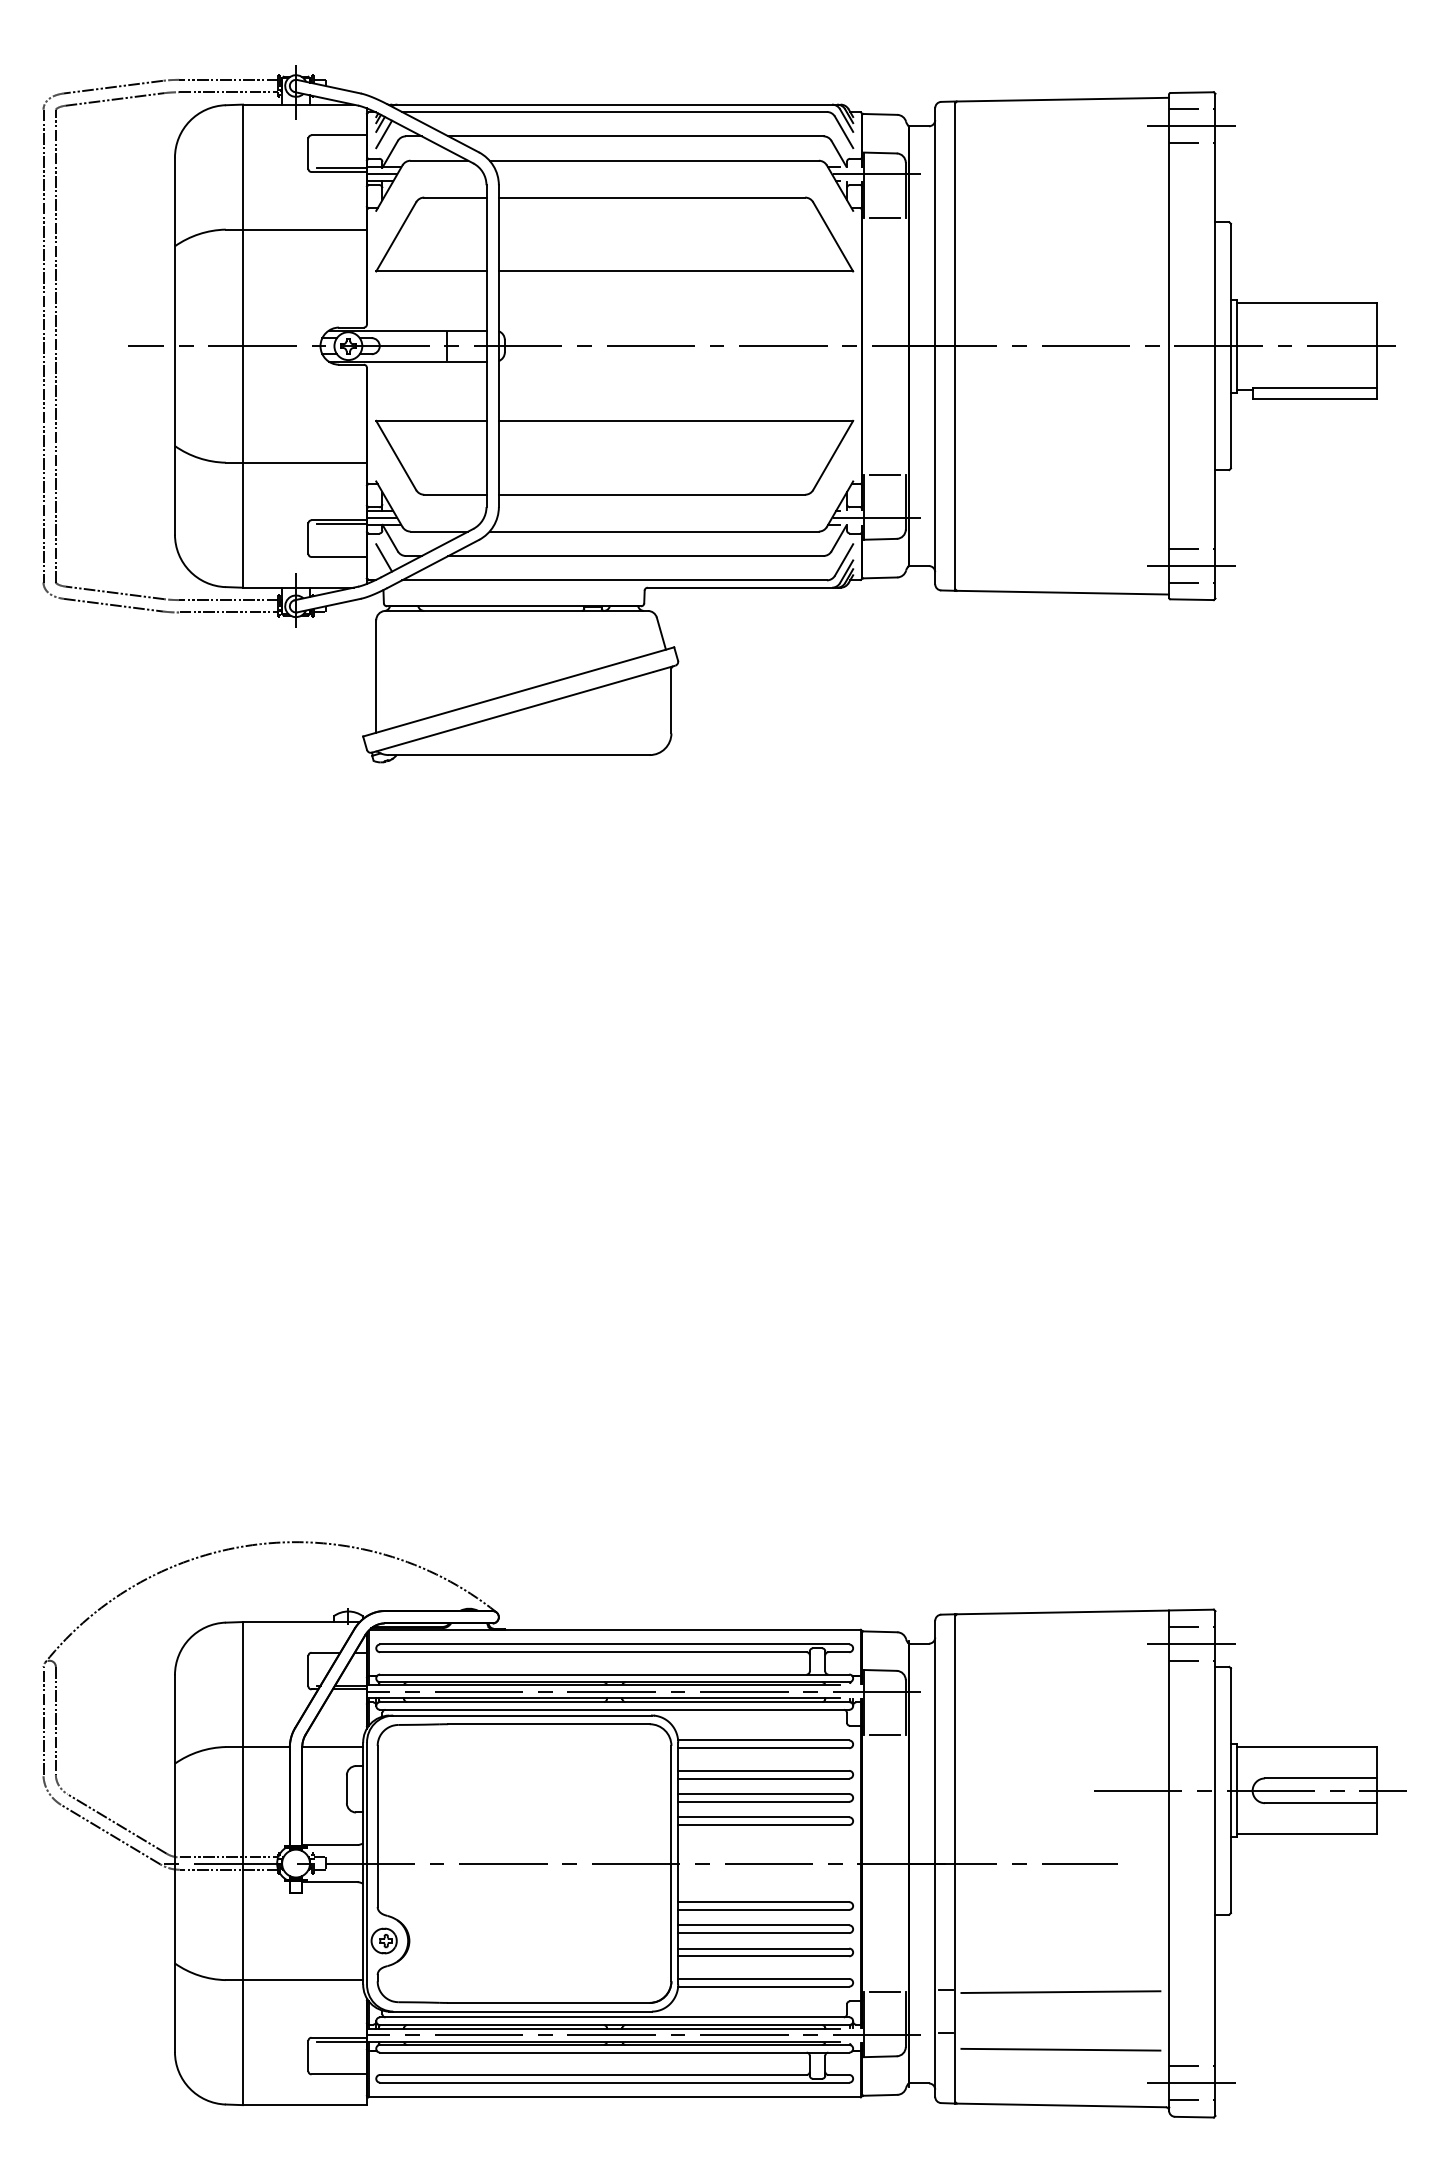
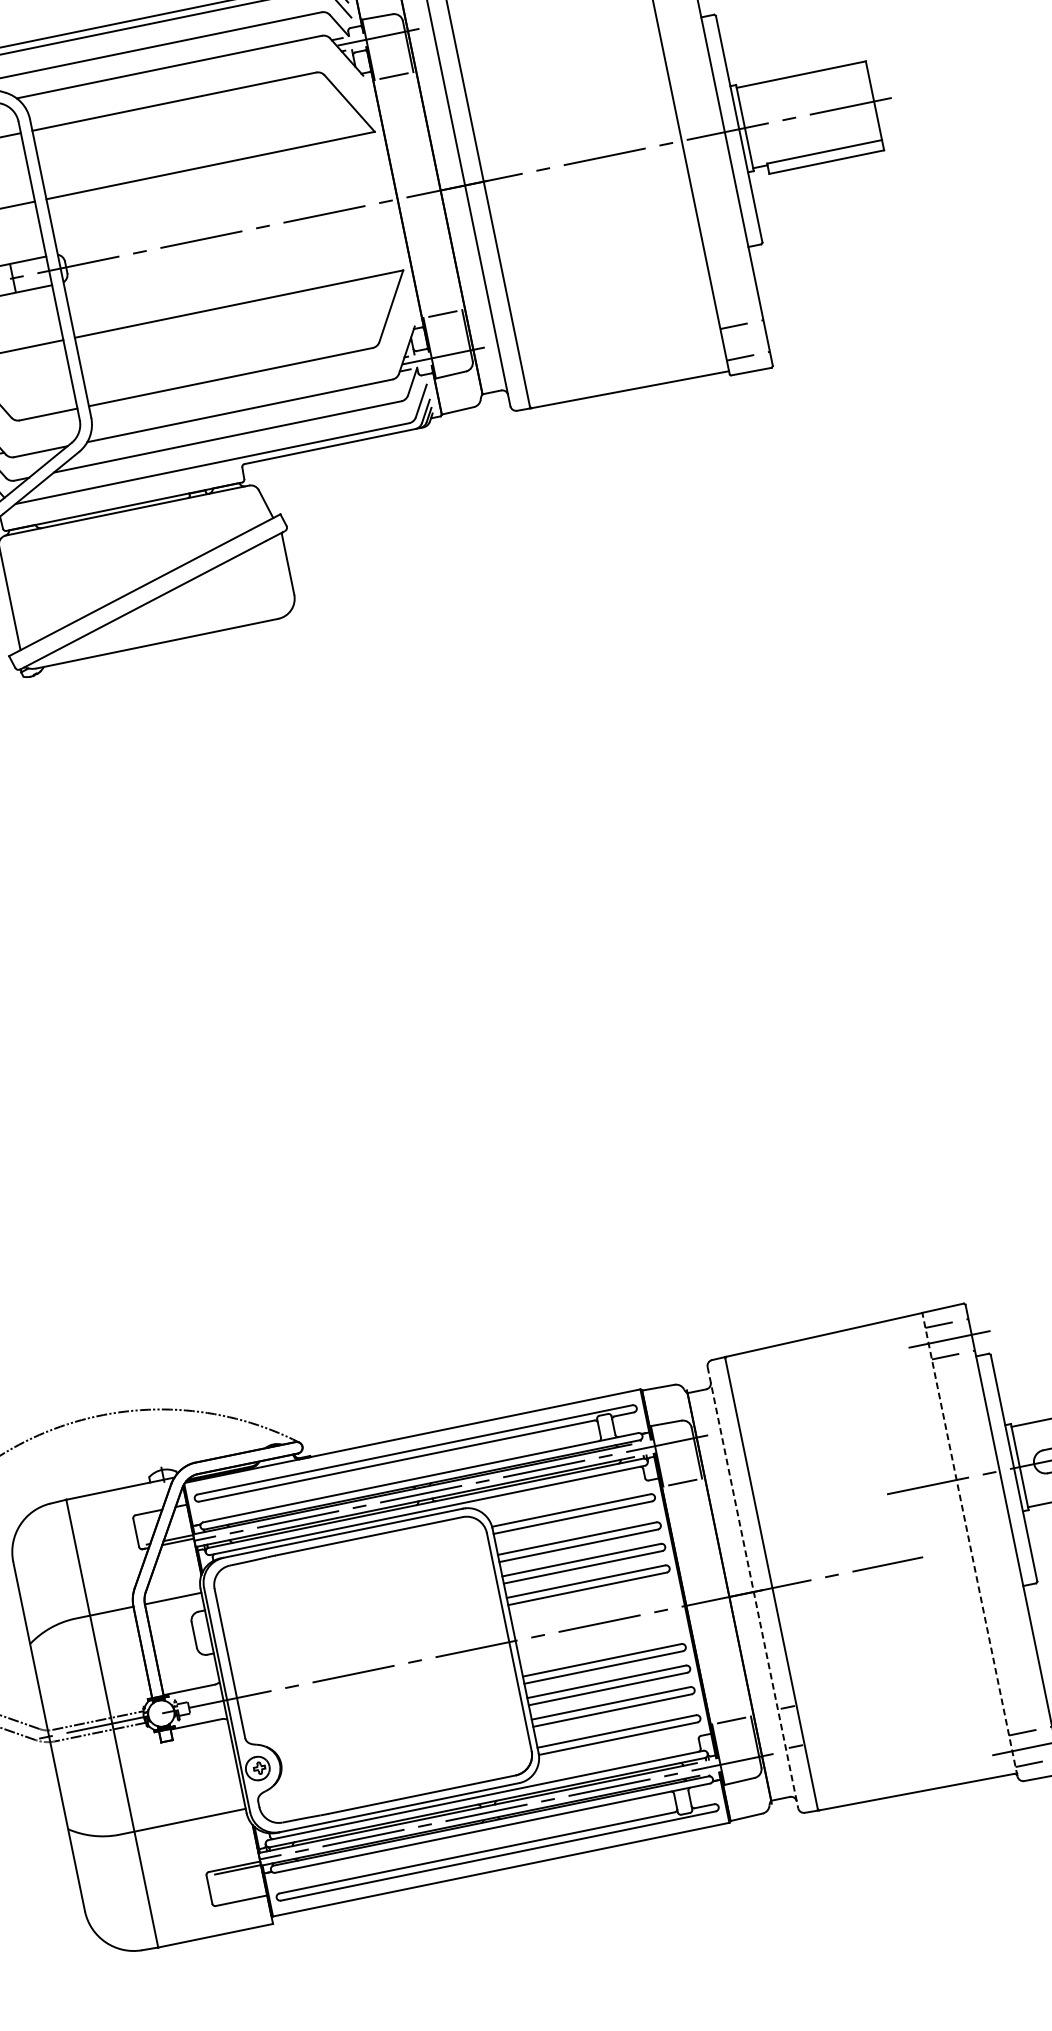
line: (1192, 566) -> (745, 340), removed
line: (935, 1859) -> (753, 1588), solid -> dashed
line: (1169, 1860) -> (970, 1544), solid -> dashed
line: (1060, 1992) -> (894, 1687), removed
line: (1060, 2049) -> (905, 1740), removed

